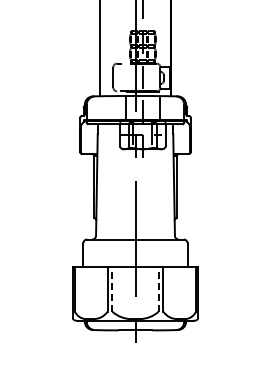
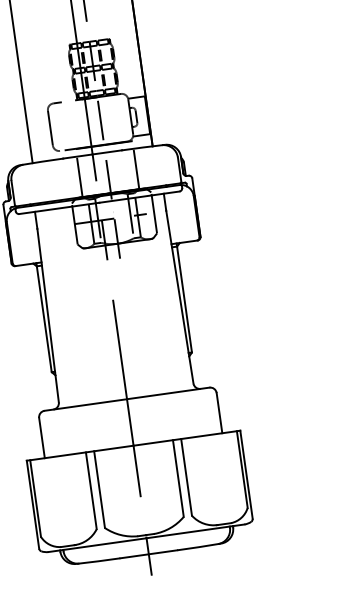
line: (112, 288) -> (99, 488), dashed -> solid
line: (158, 288) -> (178, 477), dashed -> solid

